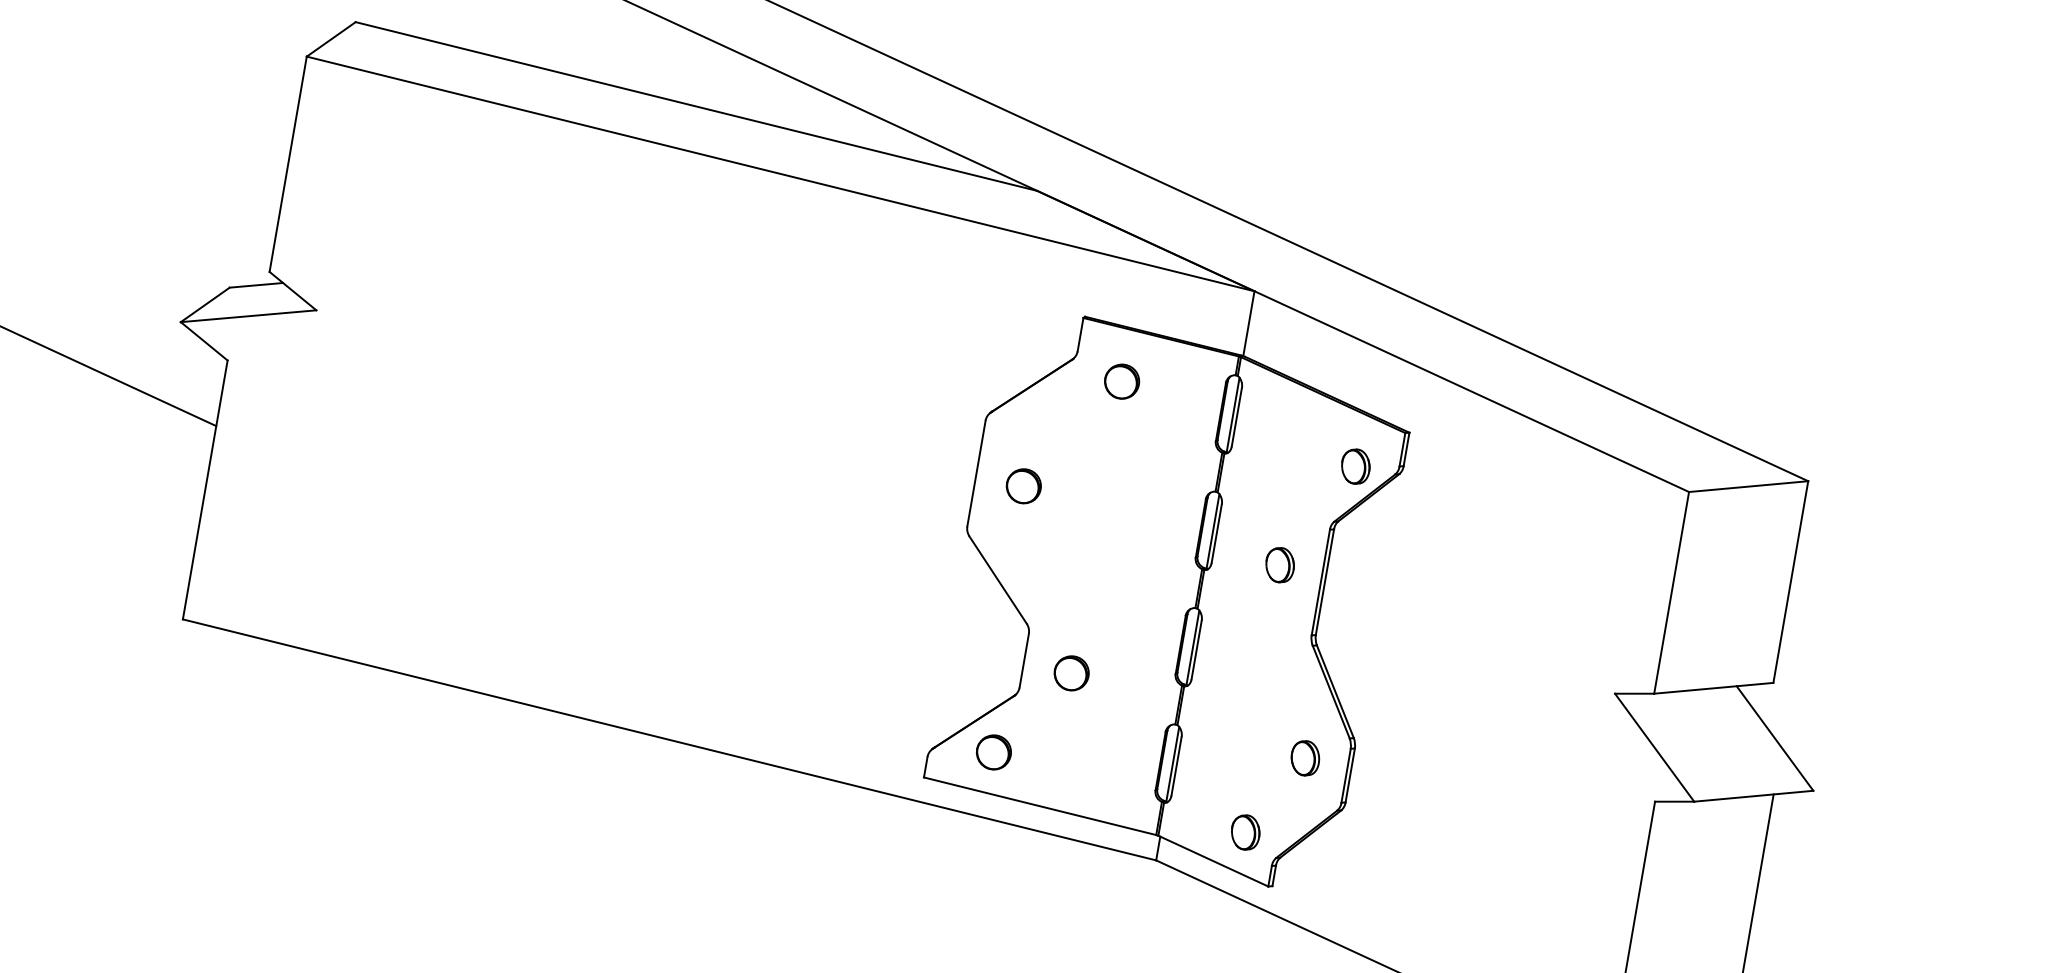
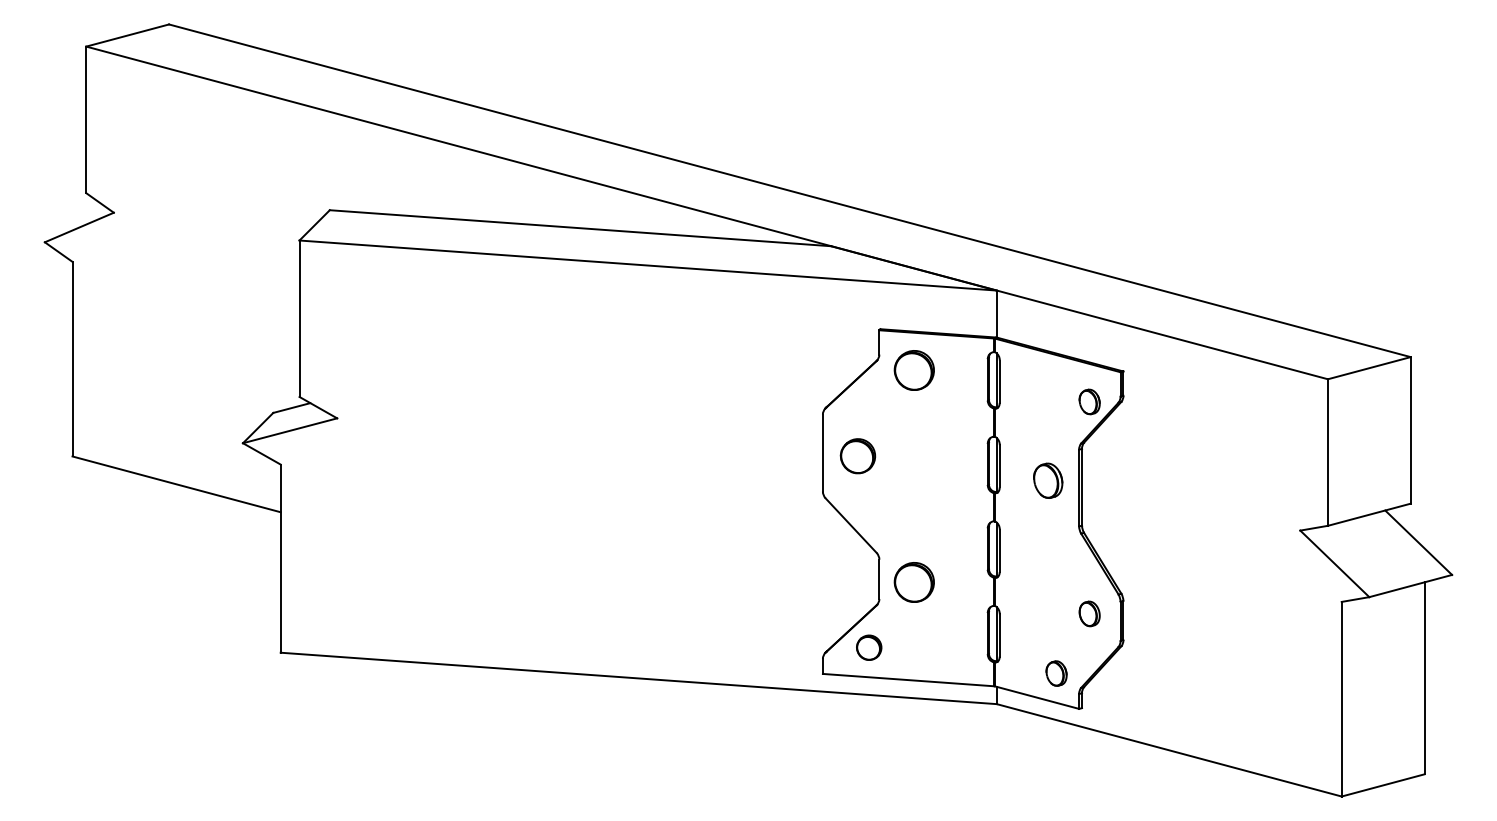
part: (1122, 381) -> (914, 370), size x1.6
part: (1023, 486) -> (857, 456), size x1.4
part: (1280, 564) -> (1048, 480), size x1.4
part: (1071, 673) -> (914, 582), size x1.6

